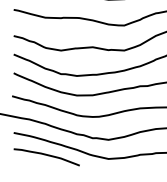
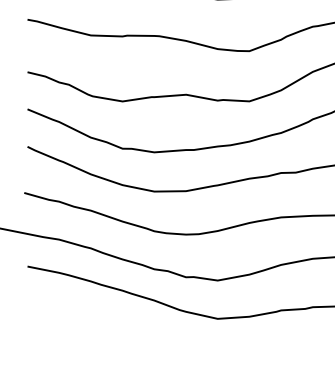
curve: (46, 155) -> (93, 311), removed

